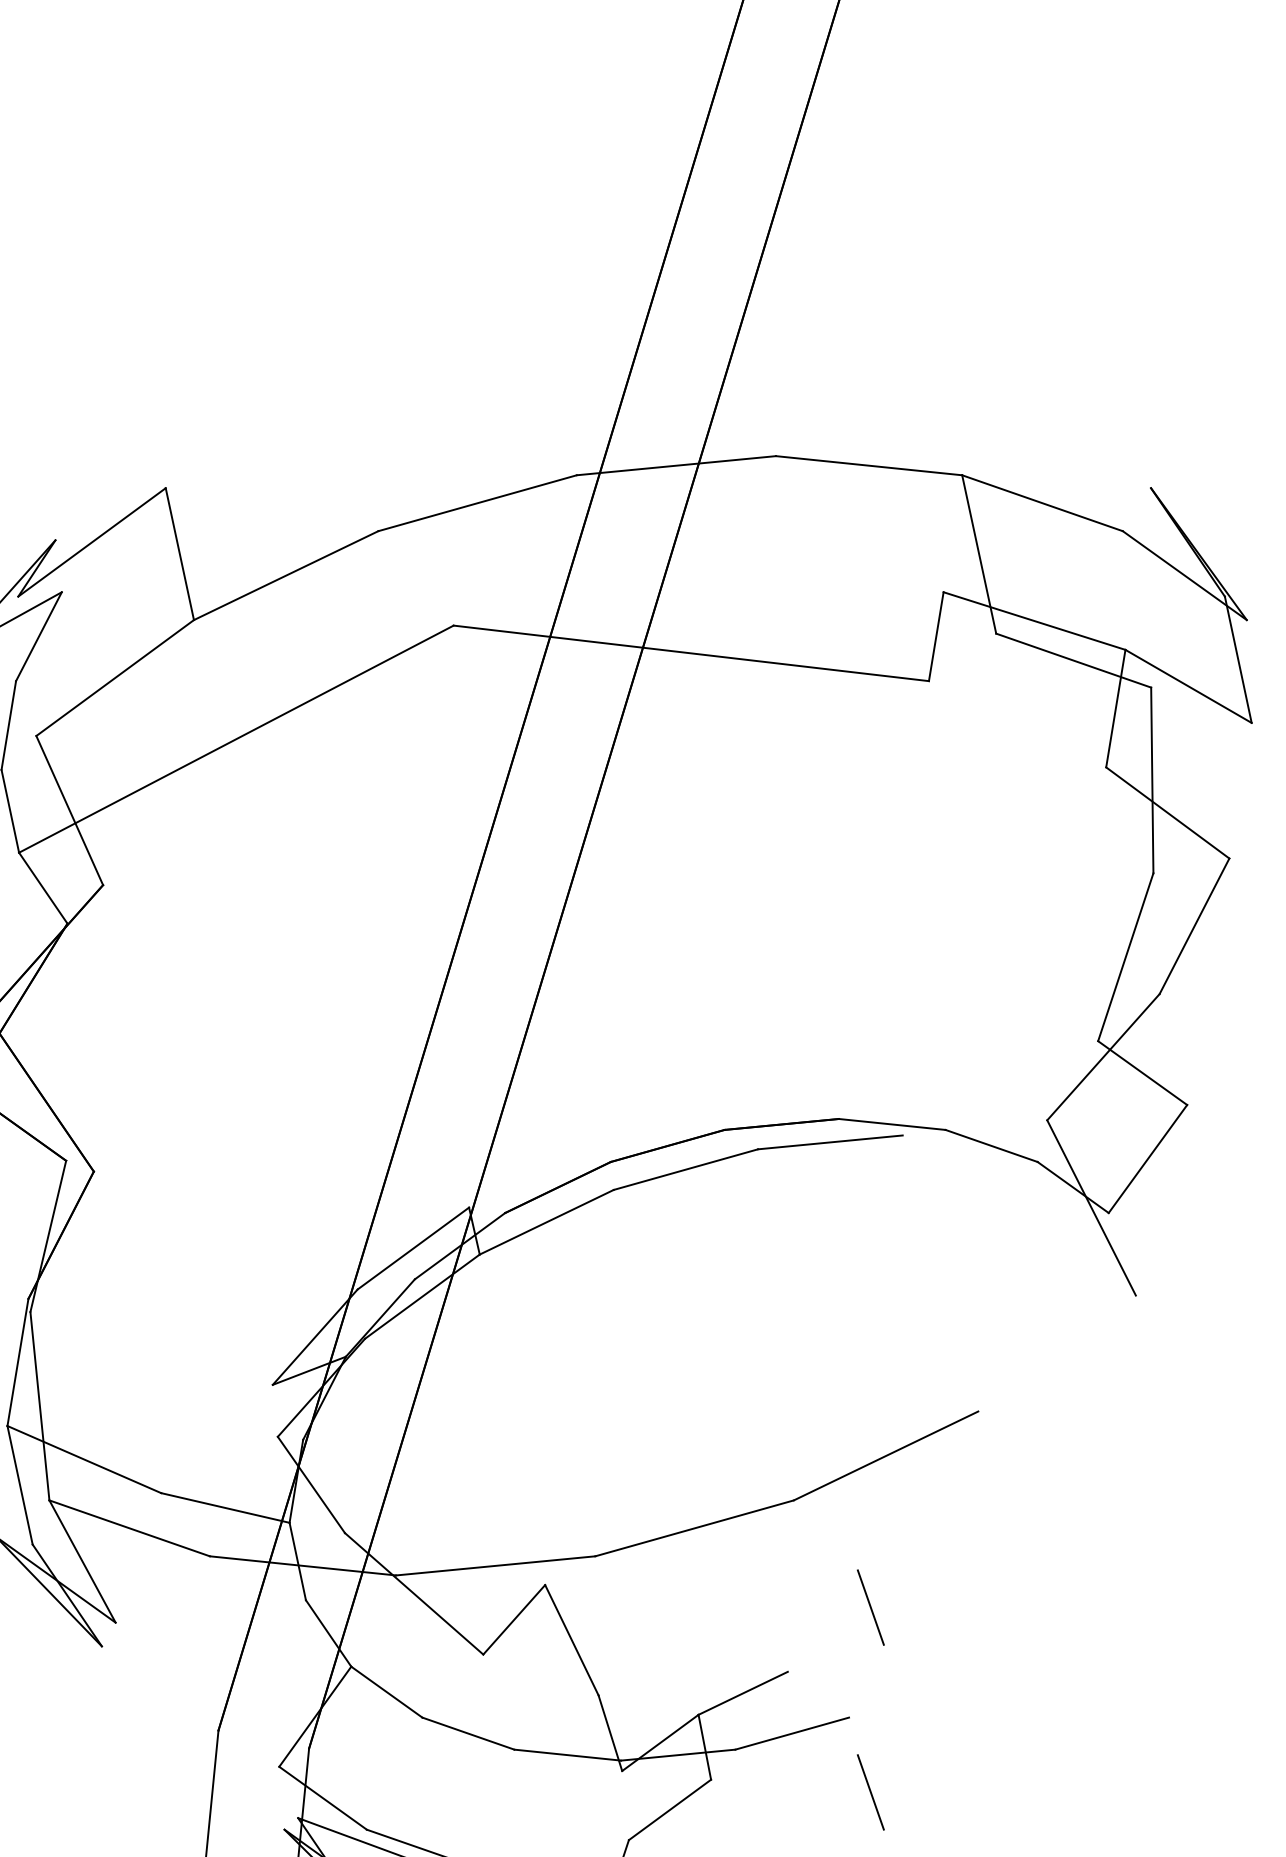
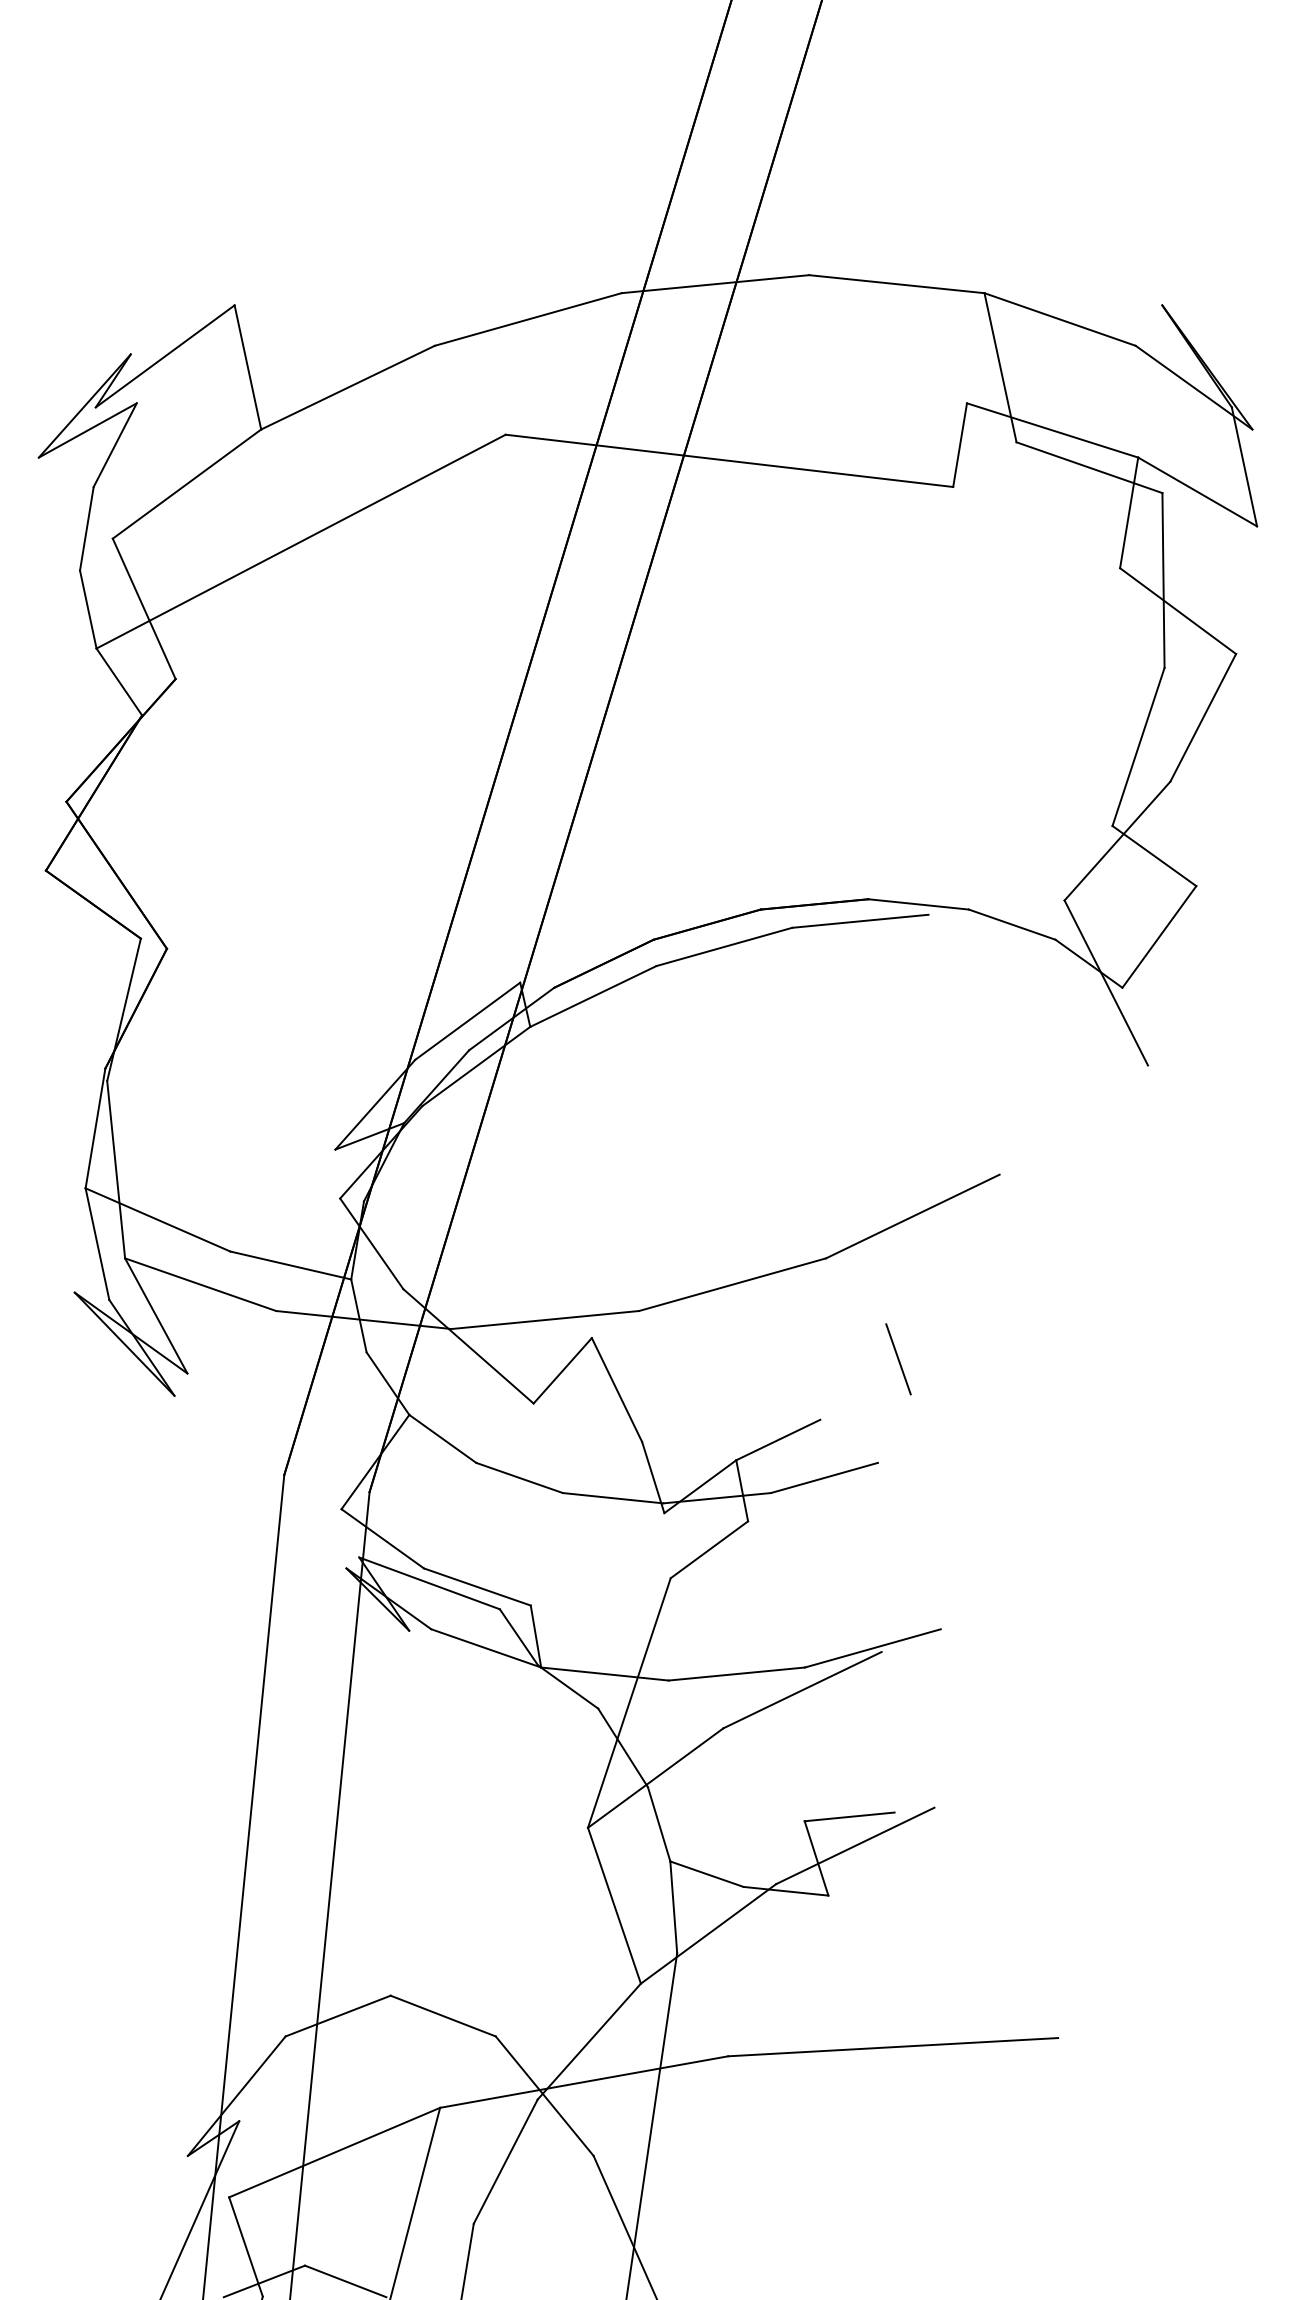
line: (870, 1792) -> (898, 1533), removed

